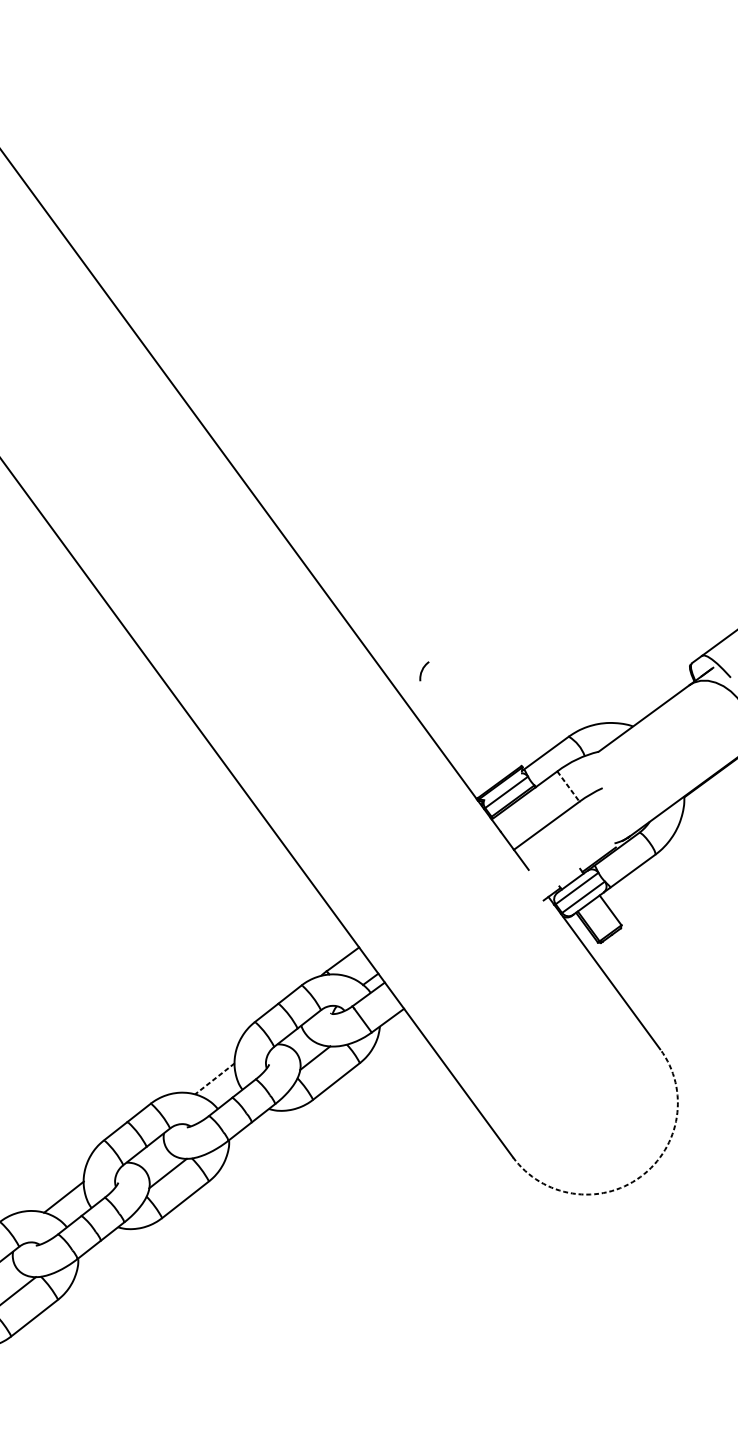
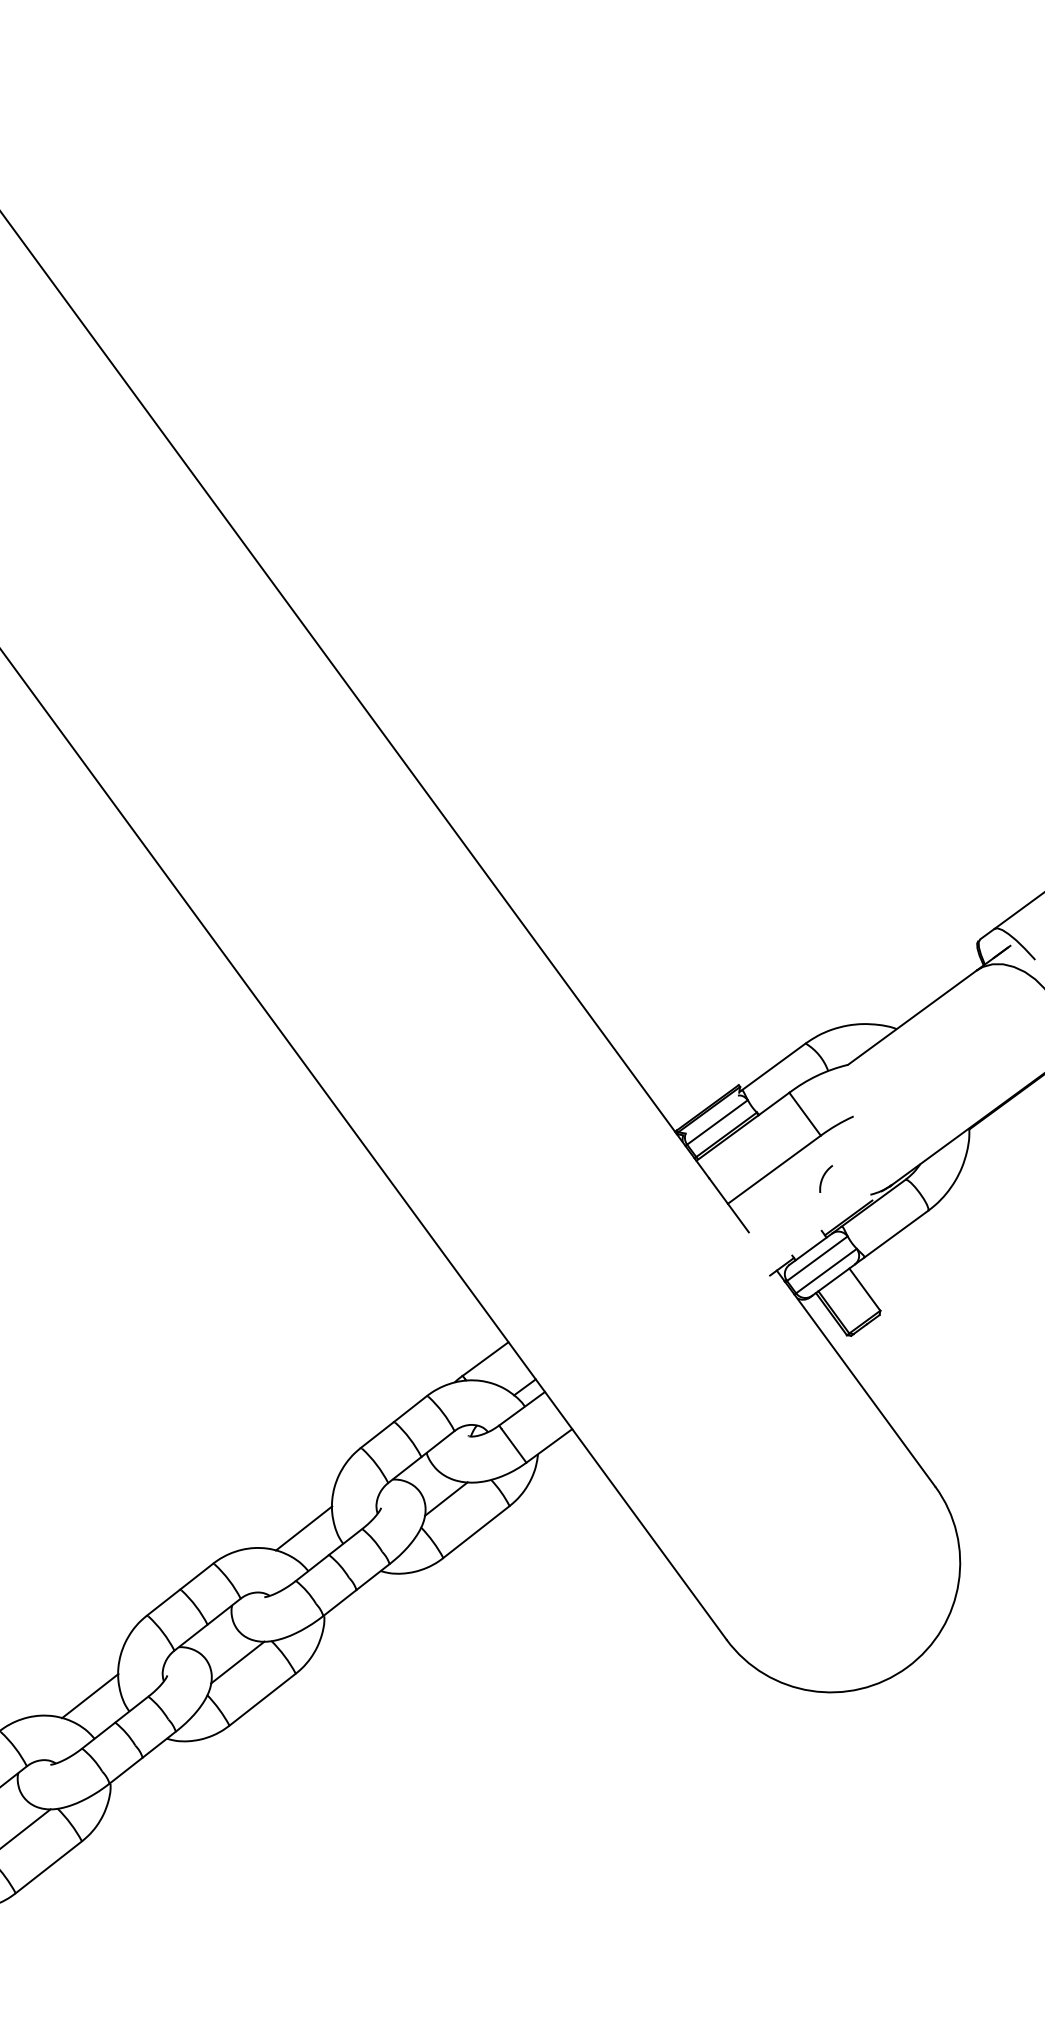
arc: (423, 669) -> (824, 1176), moved
line: (568, 786) -> (805, 1114), dashed -> solid
line: (215, 1078) -> (304, 1528), dashed -> solid
arc: (640, 1177) -> (907, 1667), dashed -> solid

